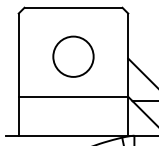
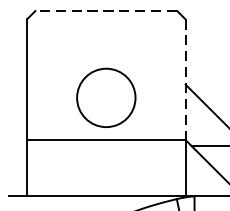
line: (73, 7) -> (106, 10), solid -> dashed
line: (128, 55) -> (185, 80), solid -> dashed
circle: (73, 56) -> (106, 97), moved

